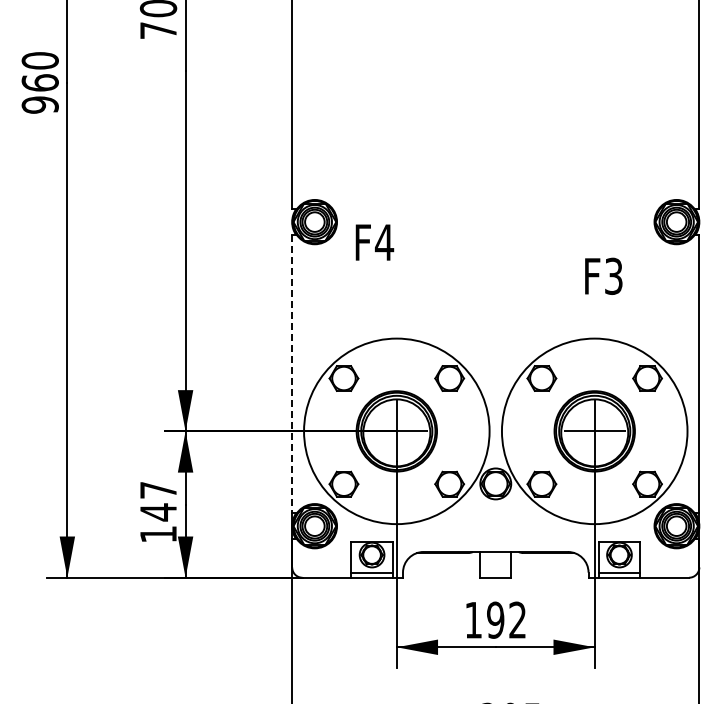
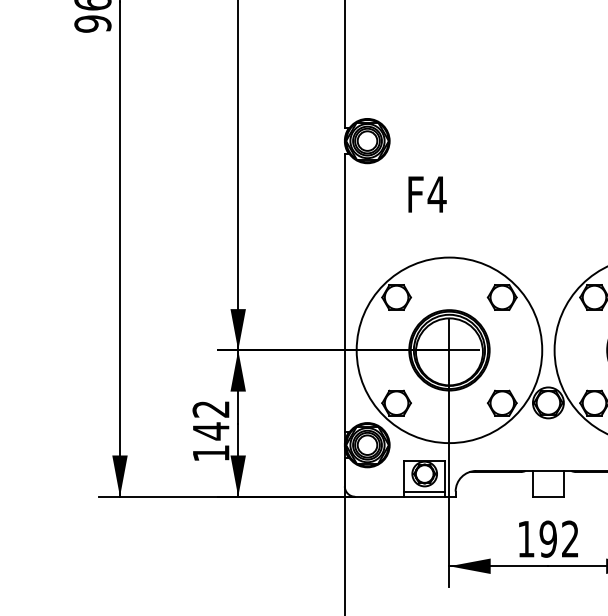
text: (374, 242) -> (427, 194), moved
line: (292, 374) -> (345, 293), dashed -> solid
text: (157, 490) -> (210, 409), 147 -> 142

